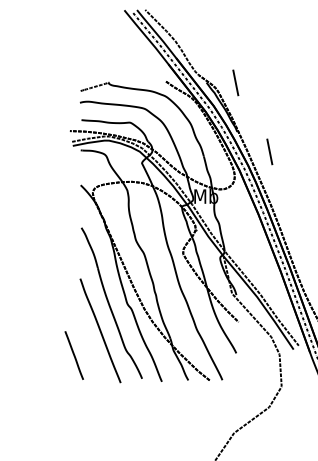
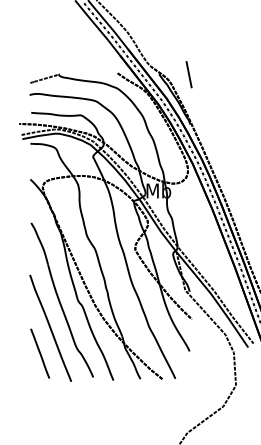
line: (269, 151) -> (223, 144), removed
line: (73, 355) -> (39, 353), moved

